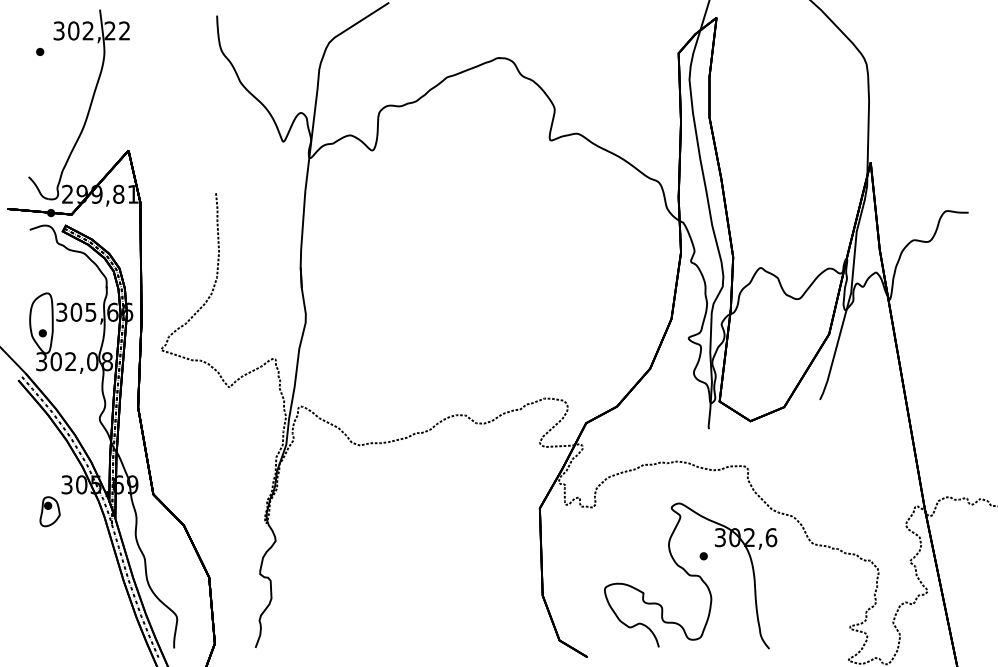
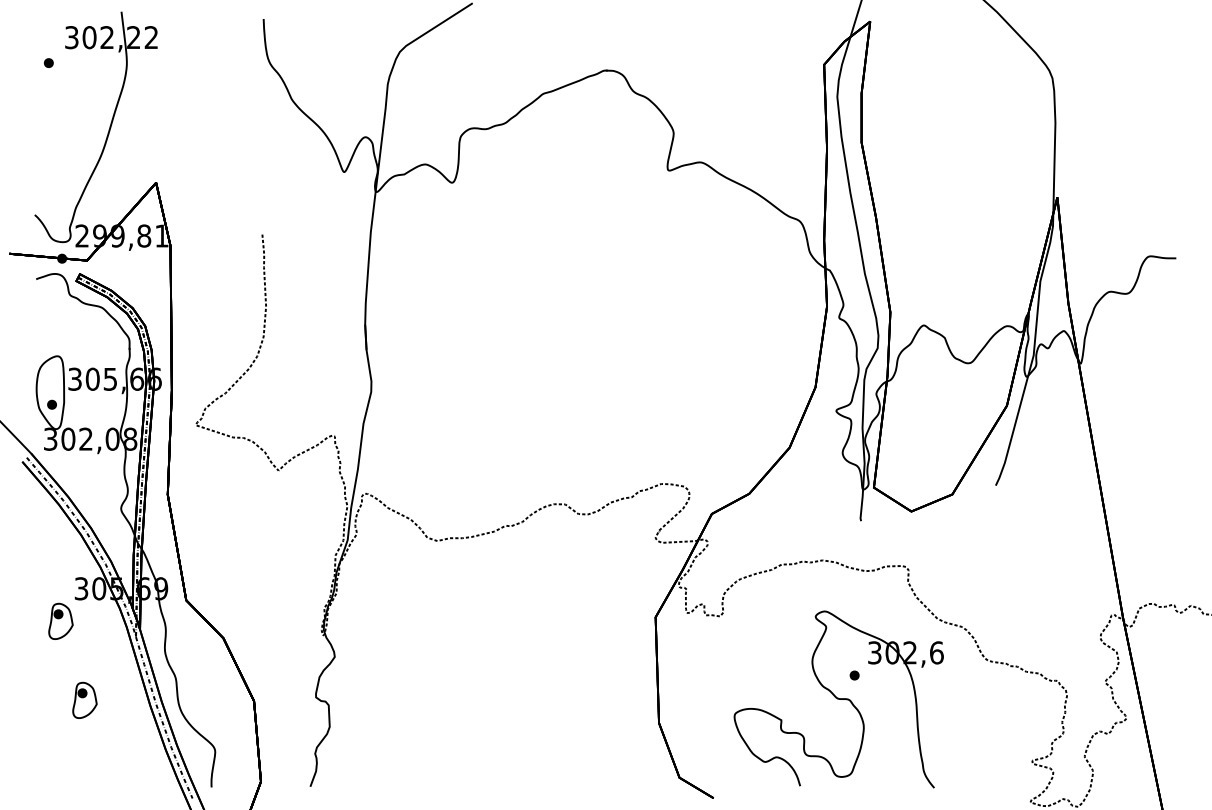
part: (69, 576) -> (84, 699), added

